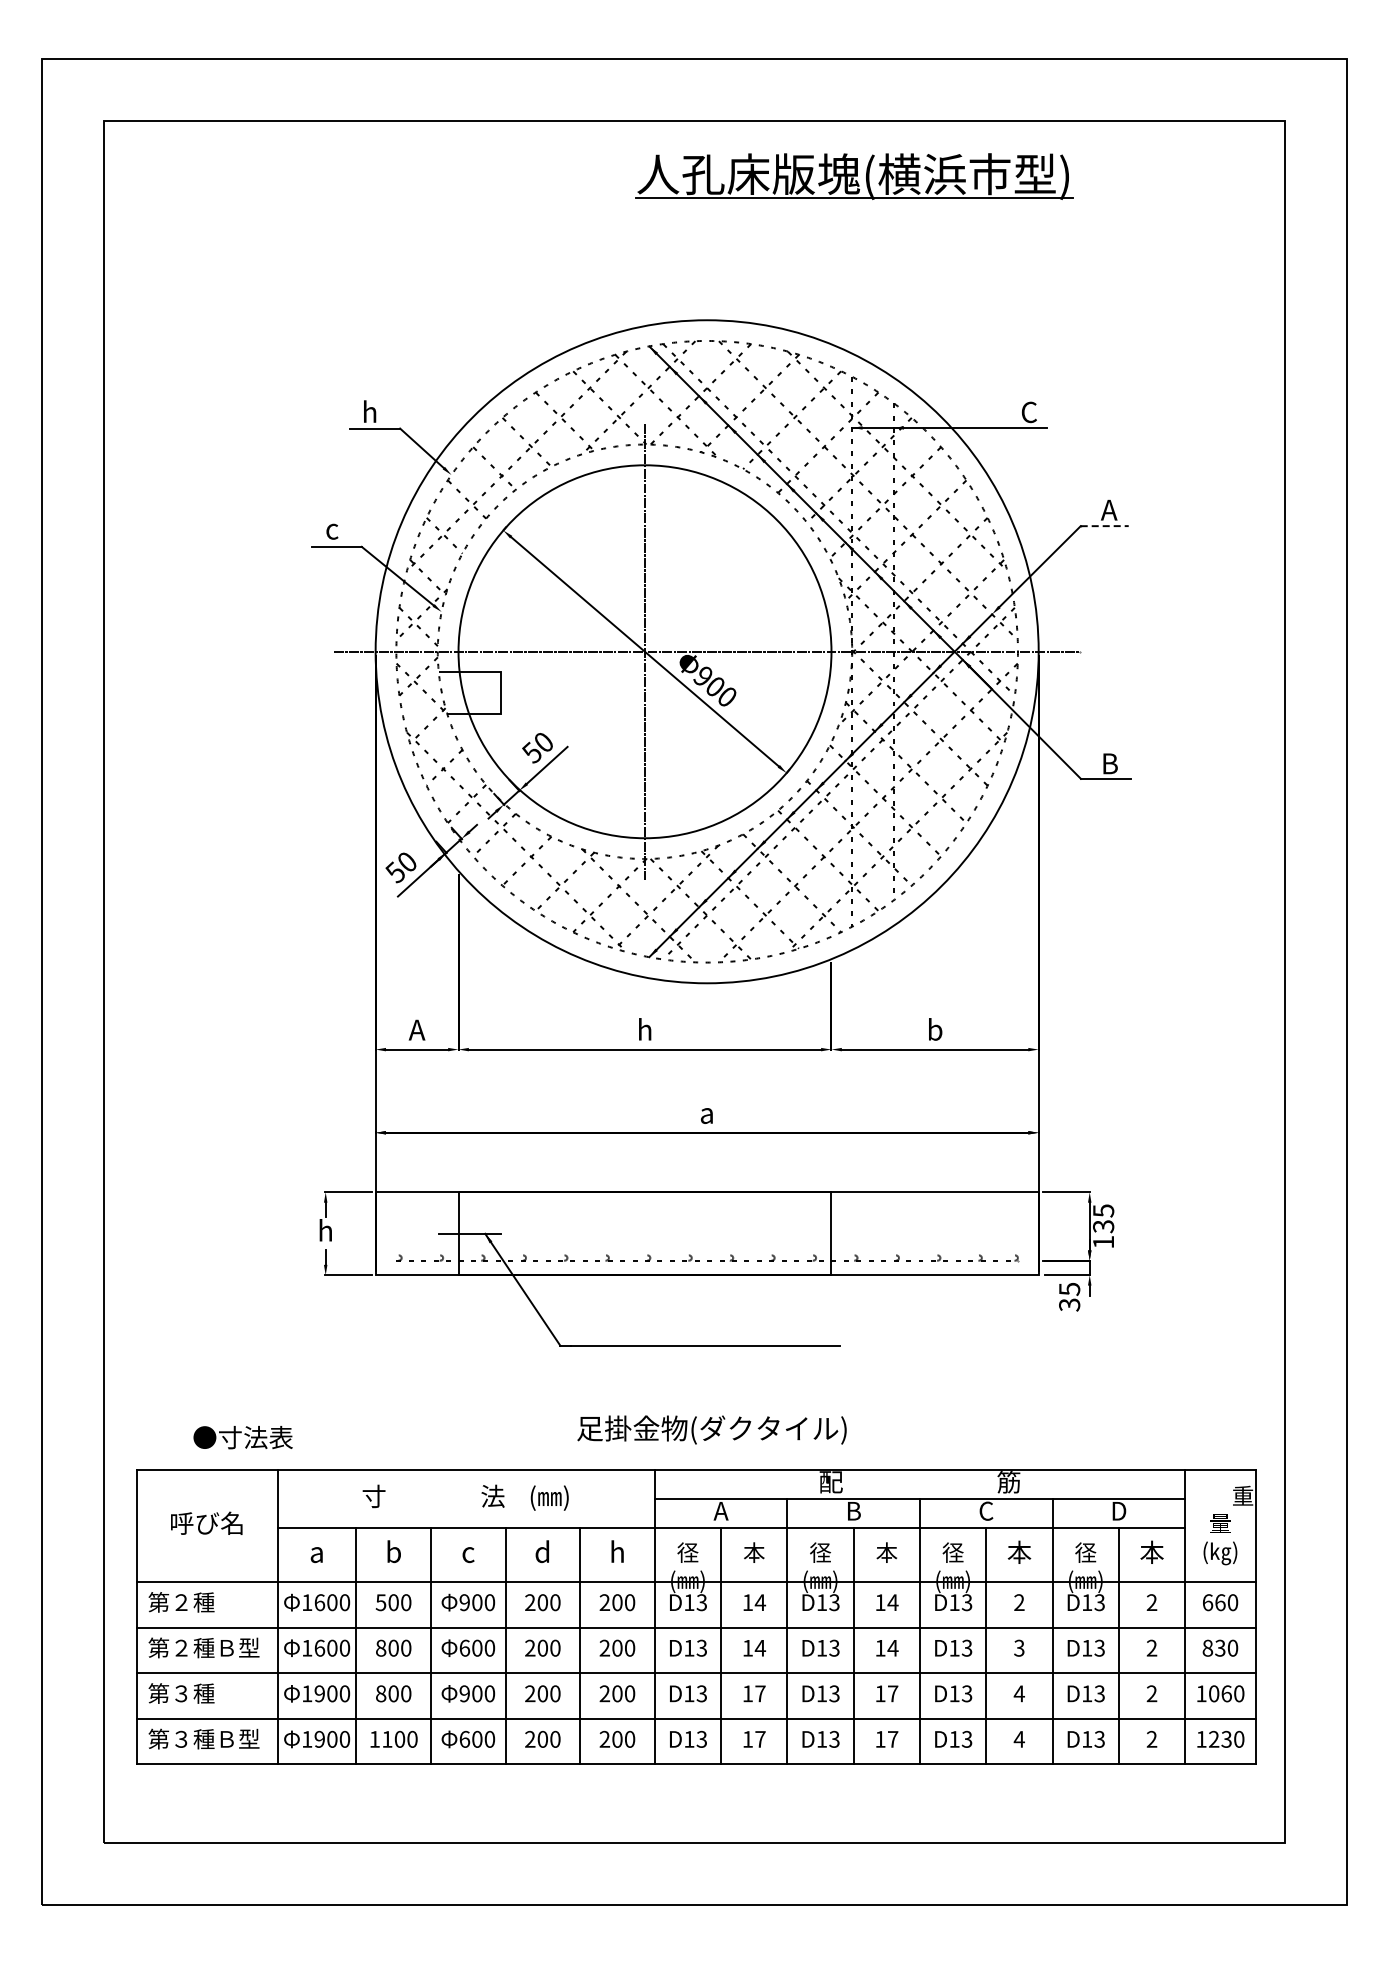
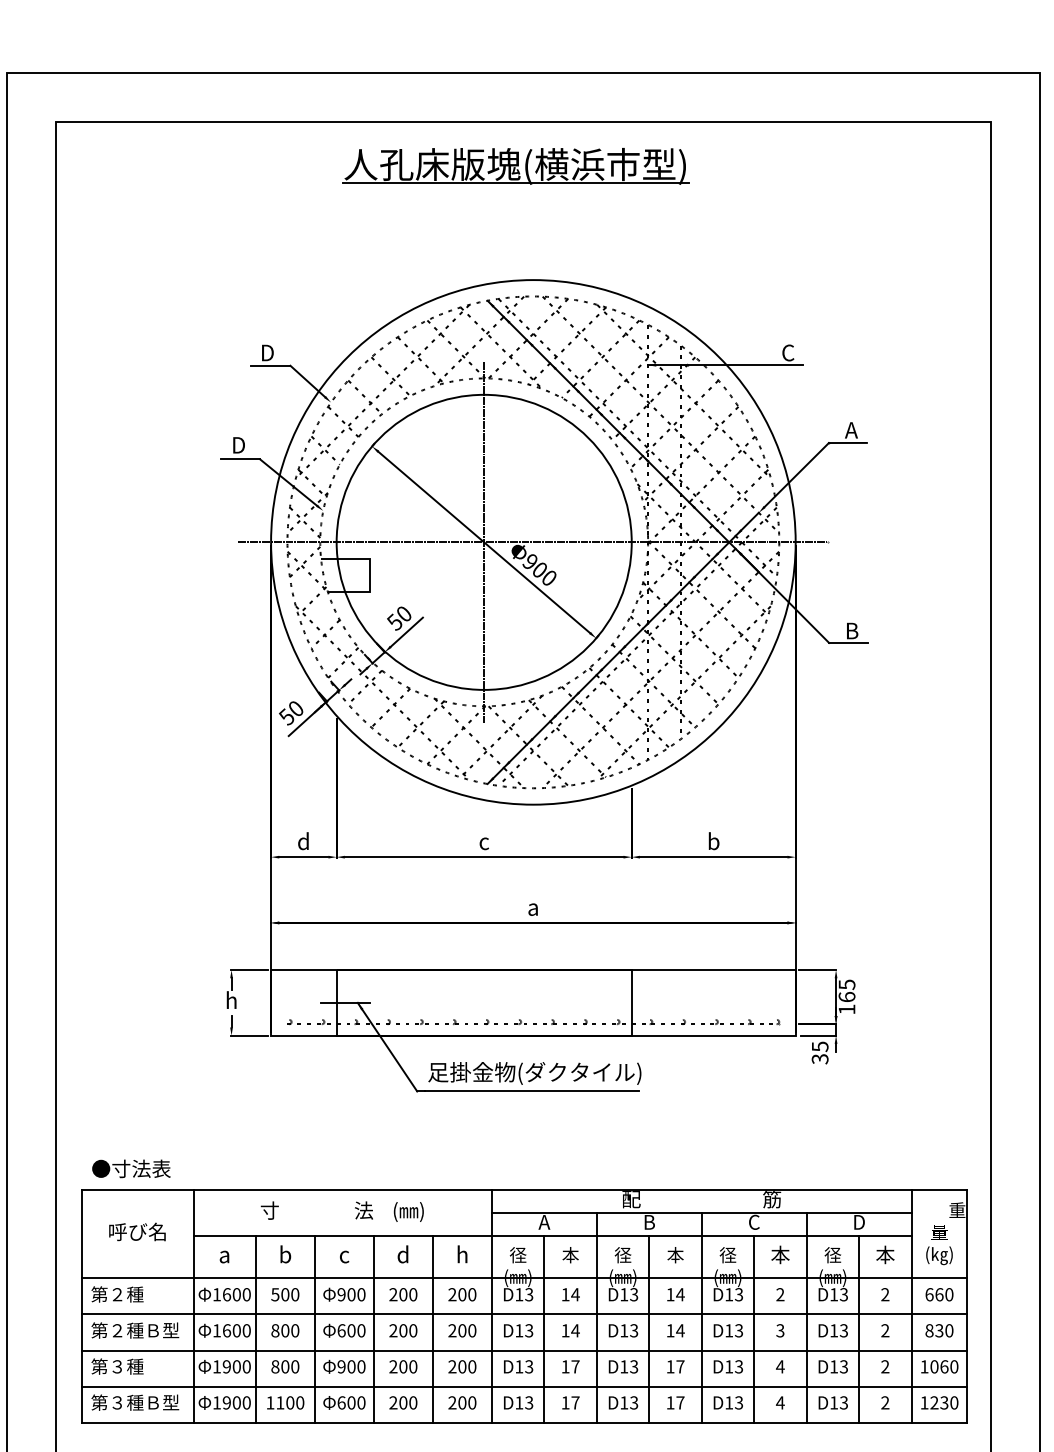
part: (854, 176) -> (516, 166), moved
text: (371, 411) -> (267, 352), h -> D
line: (1105, 526) -> (848, 443), dashed -> solid
text: (334, 528) -> (238, 444), c -> D
text: (416, 1029) -> (303, 841), A -> d
text: (645, 1029) -> (484, 841), h -> c
text: (1103, 1226) -> (846, 997), 135 -> 165
text: (711, 1429) -> (534, 1073), moved
text: (242, 1437) -> (130, 1168), moved

